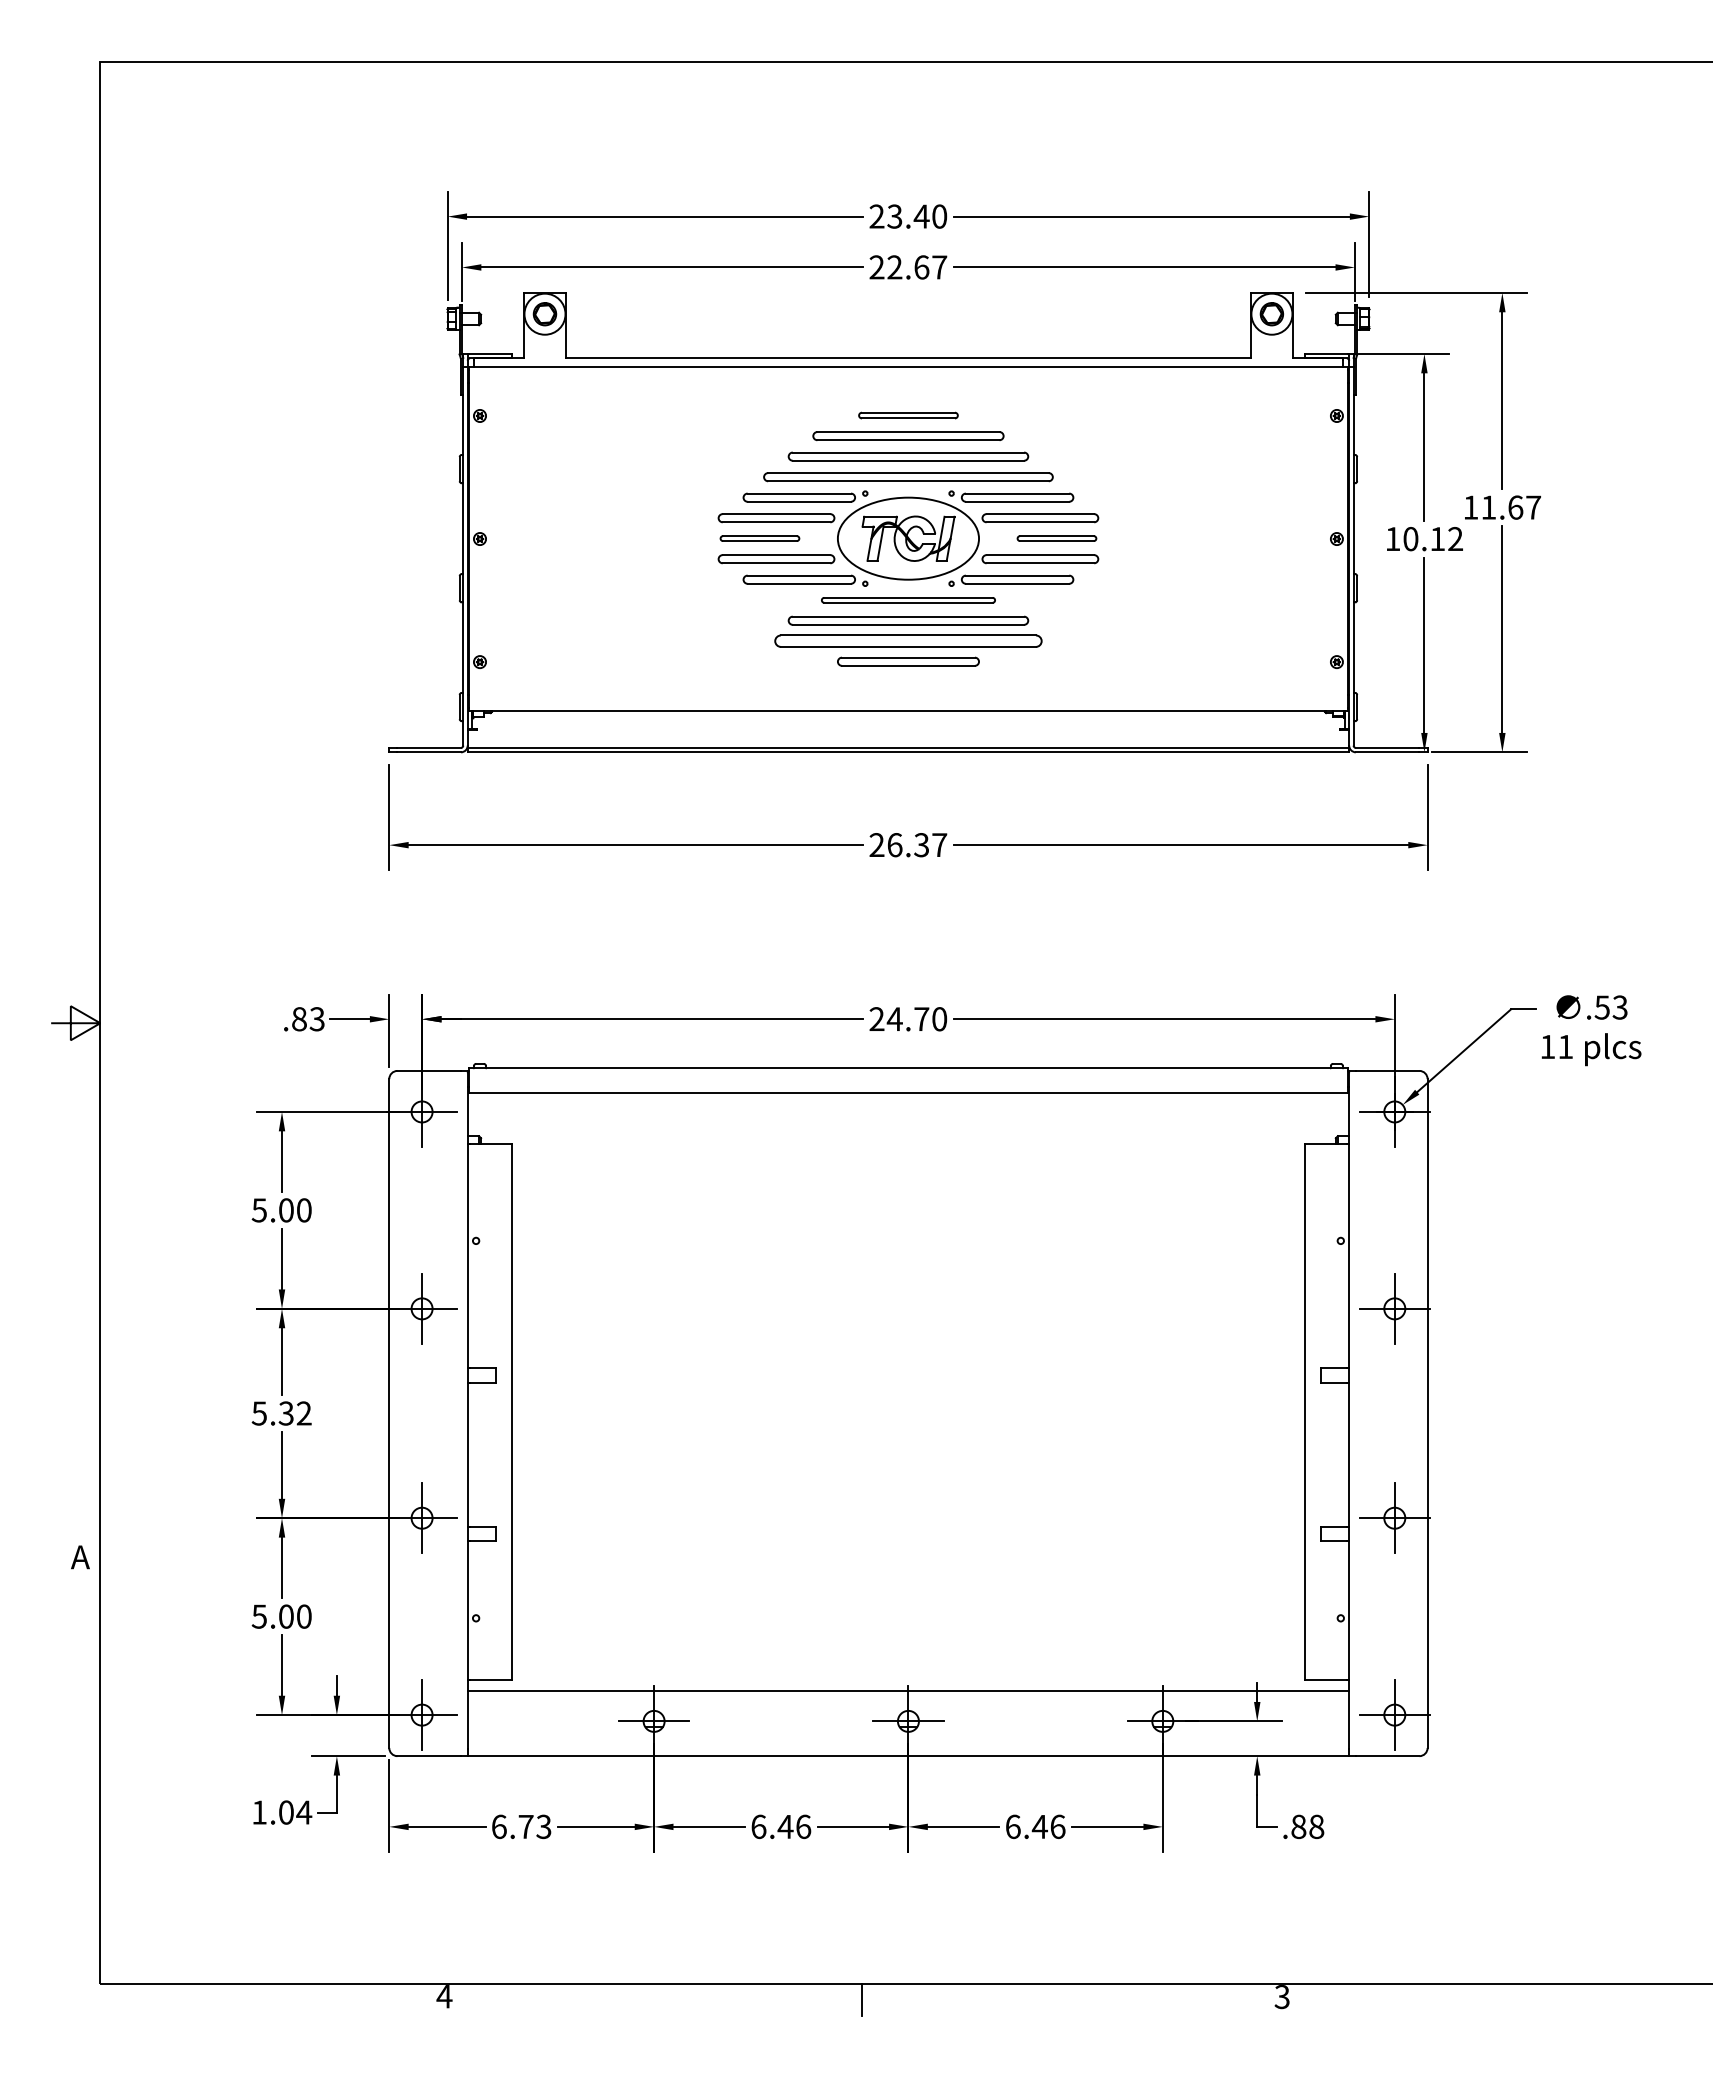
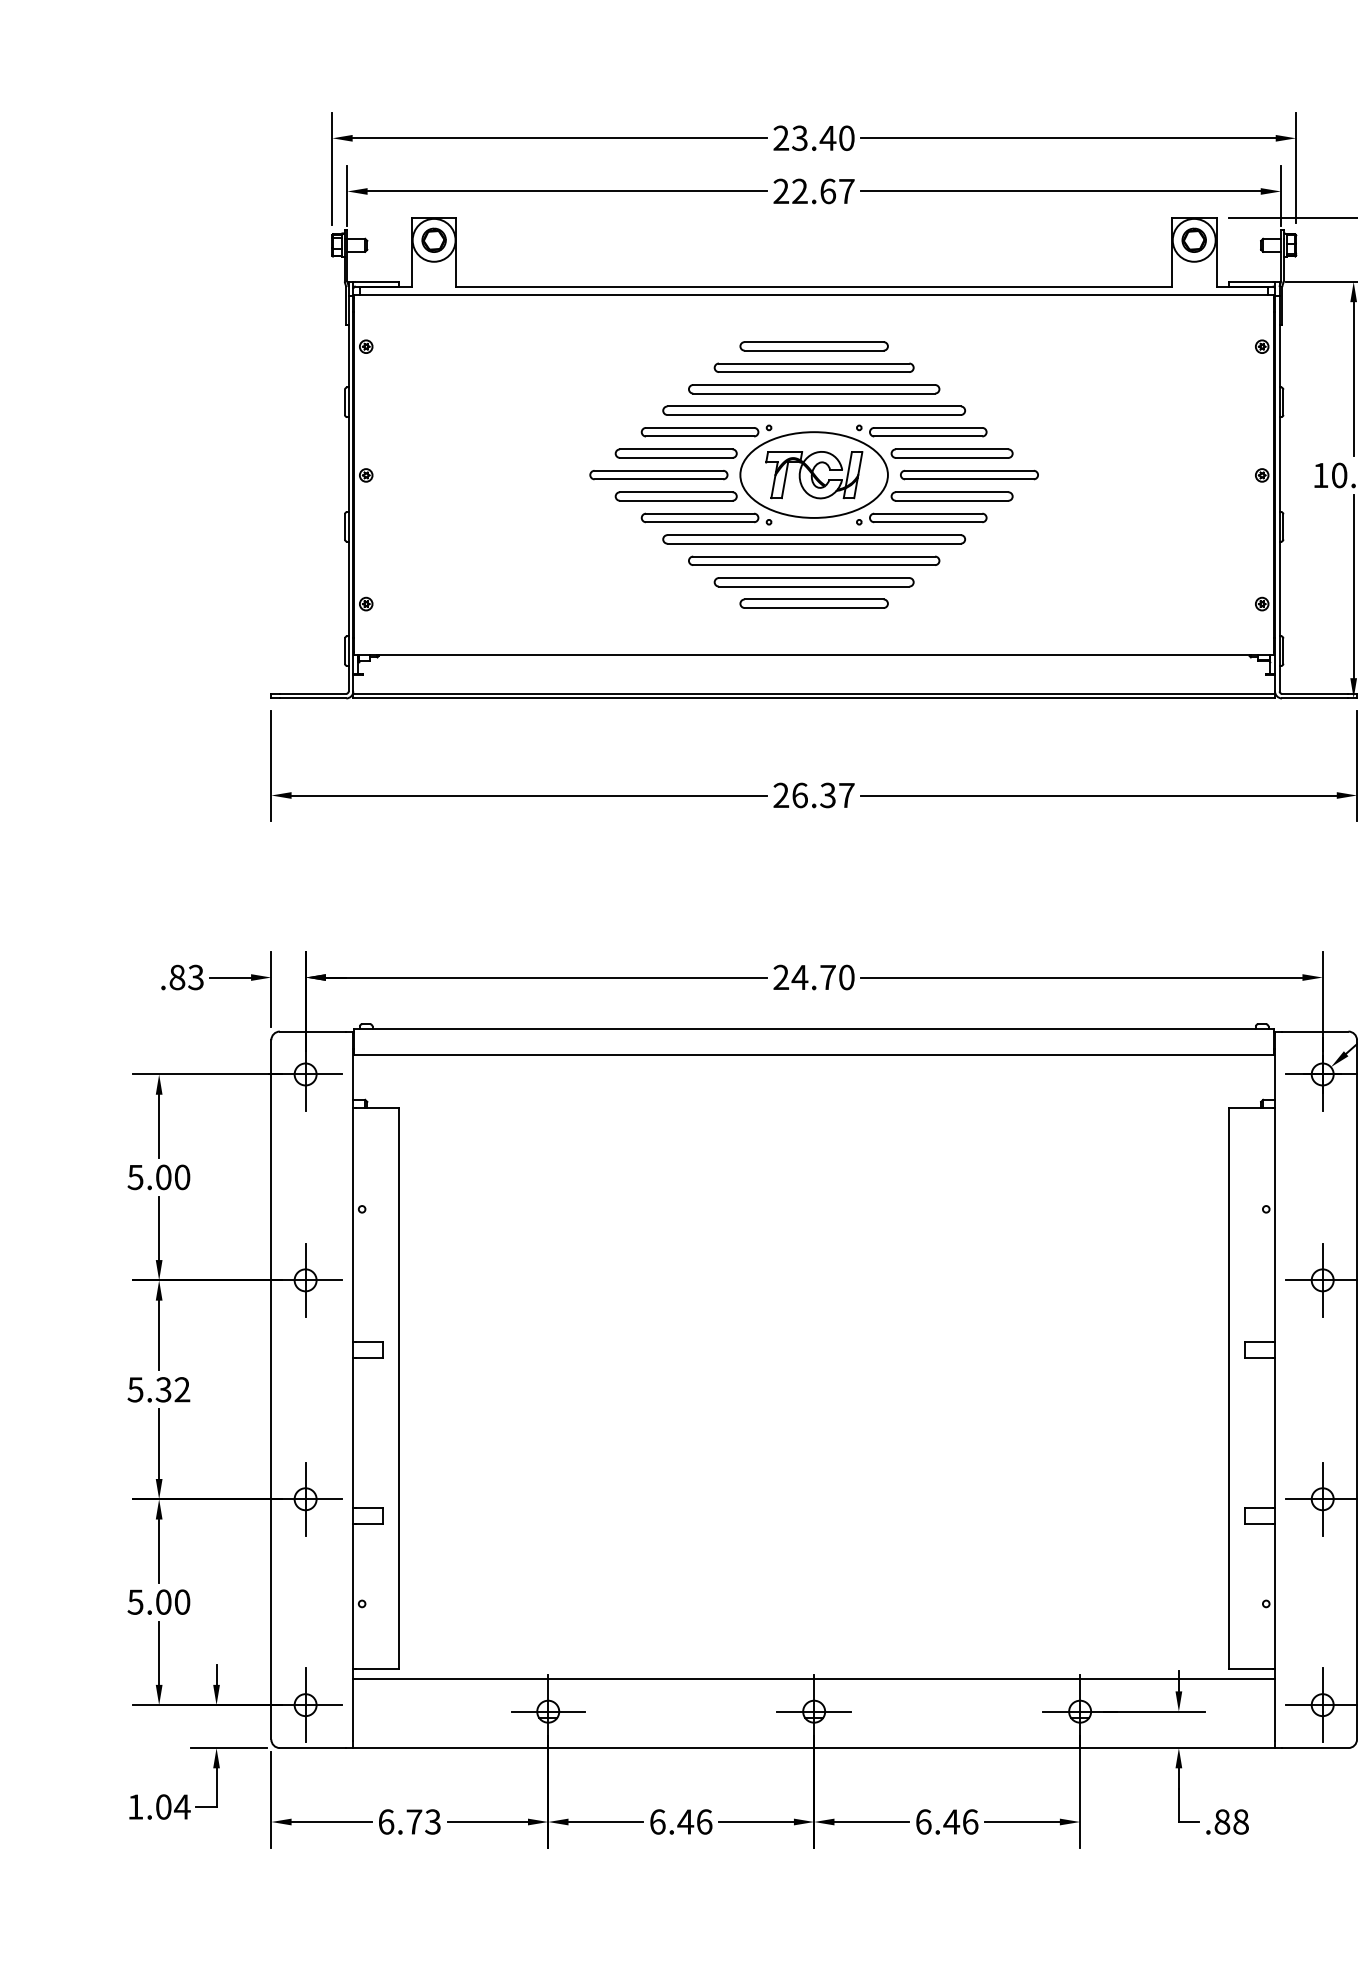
part: (908, 415) -> (814, 346), size x1.43
part: (759, 538) -> (658, 474), size x1.67
part: (1056, 538) -> (968, 474), size x1.67
part: (908, 600) -> (814, 539), size x1.67
part: (908, 641) -> (814, 582), size x0.71

